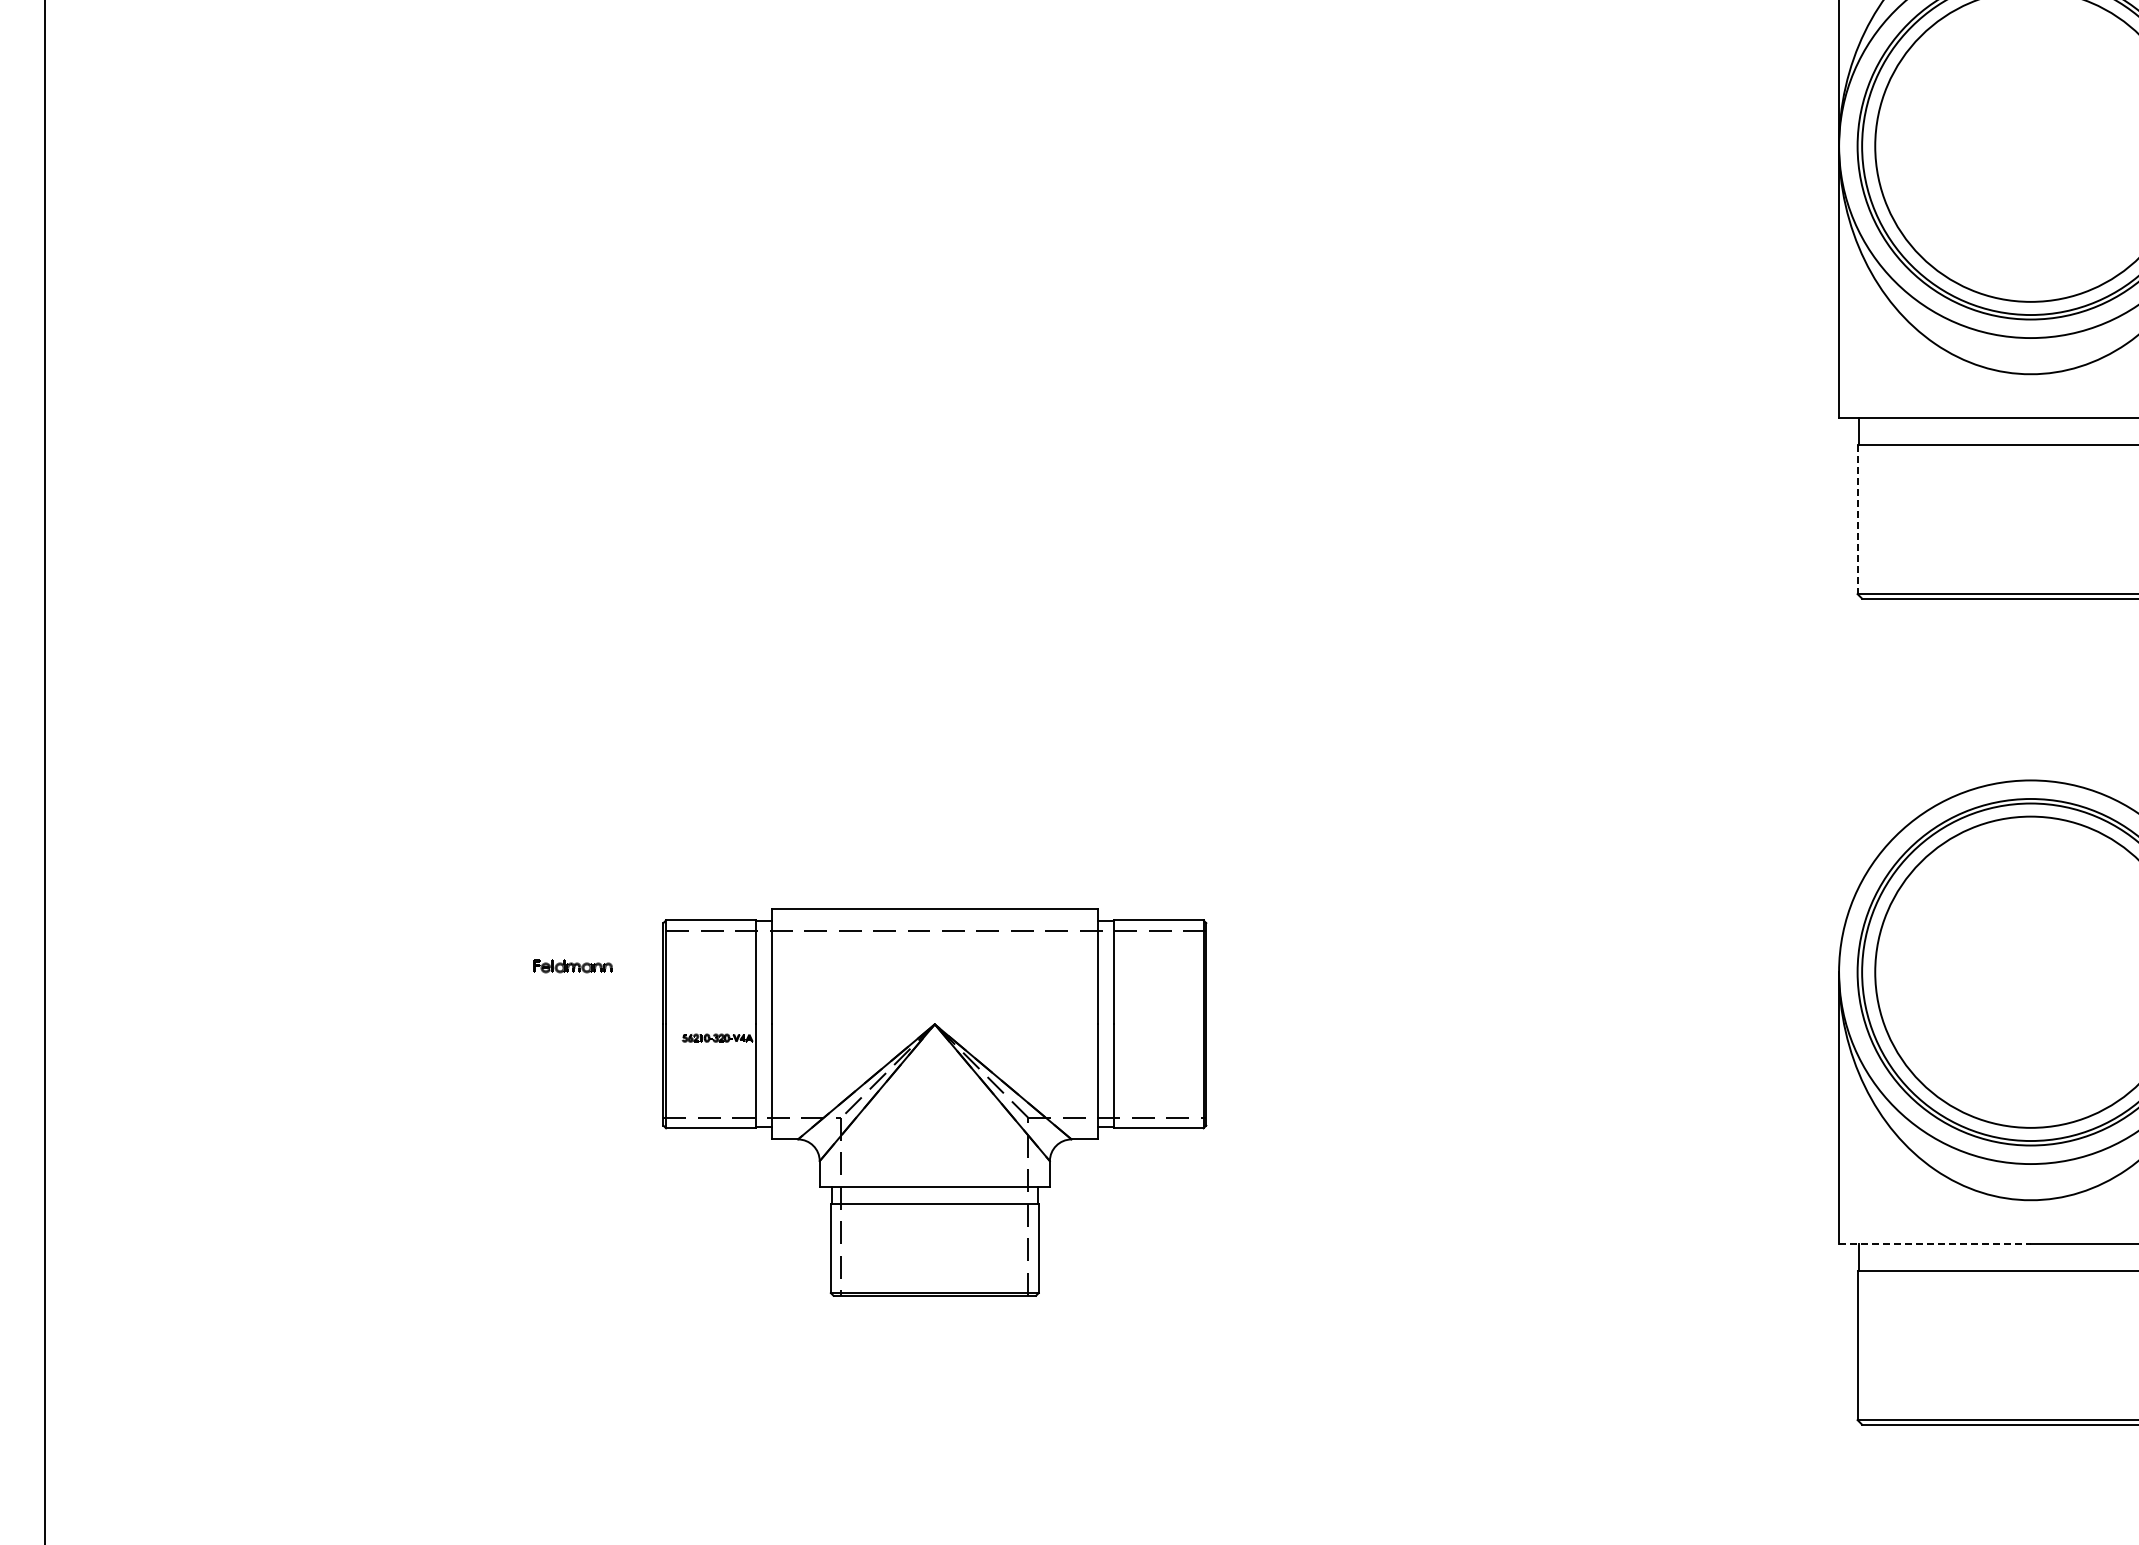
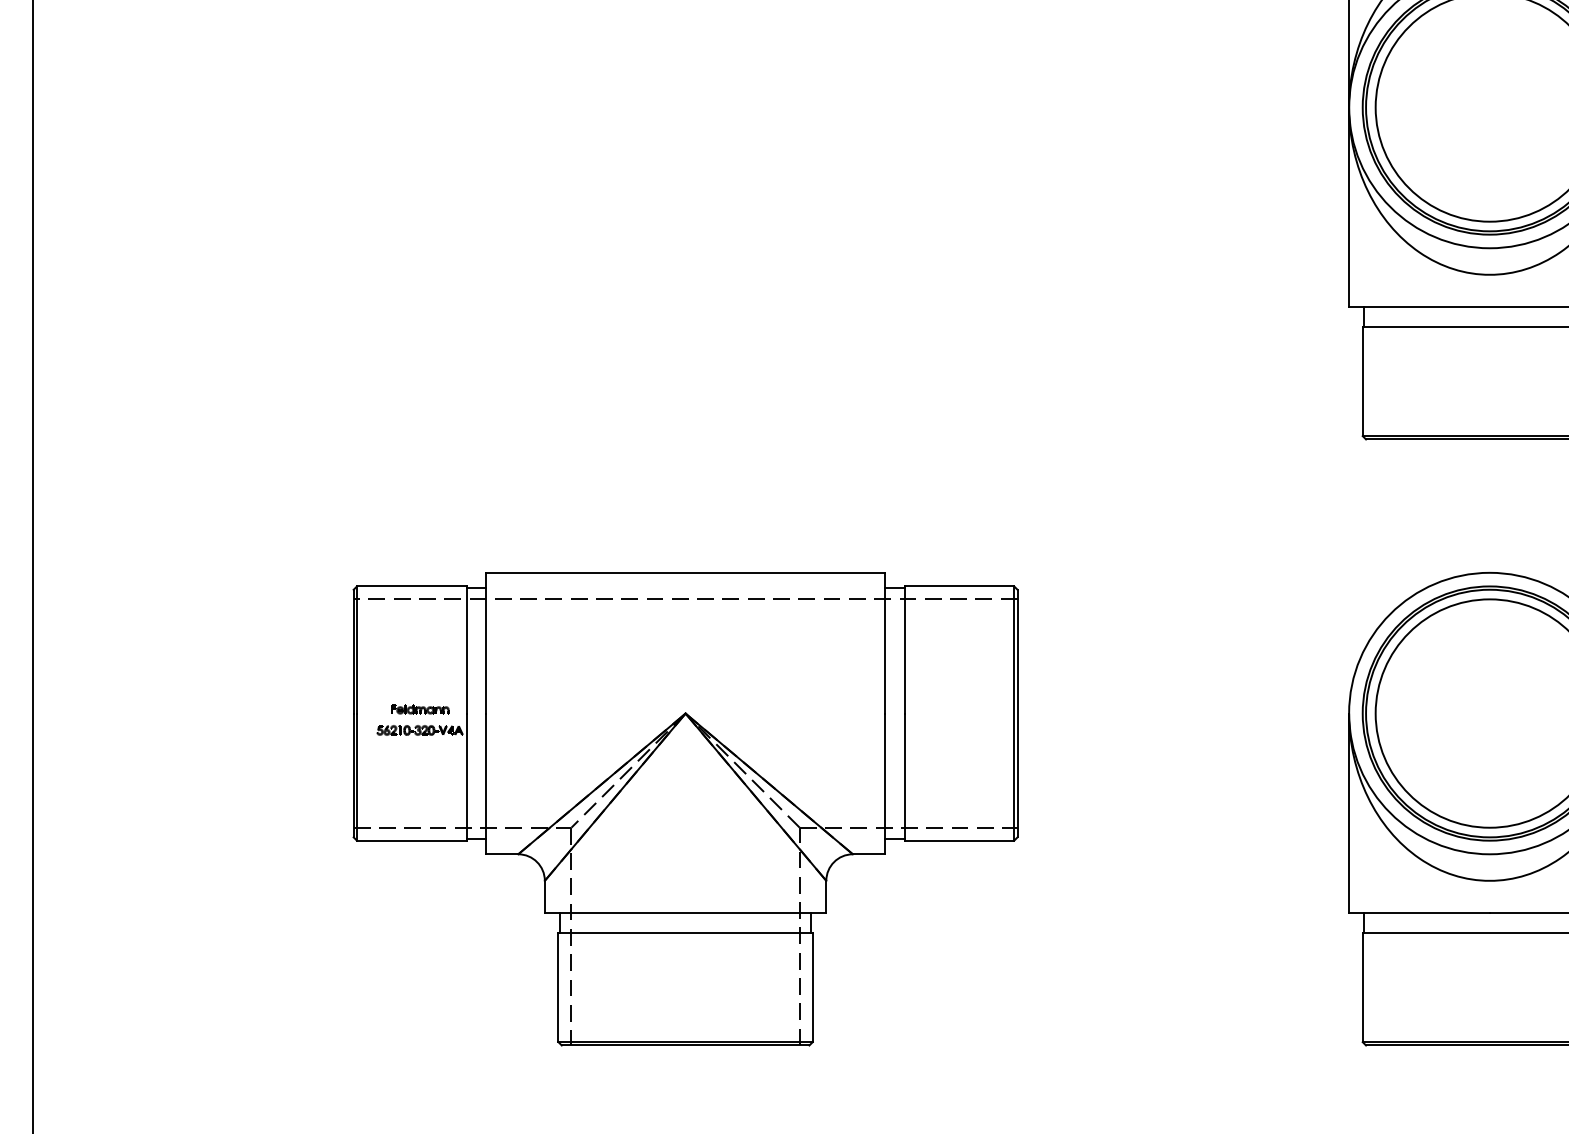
line: (1857, 519) -> (1362, 381), dashed -> solid
part: (934, 1102) -> (685, 809), size x1.67
line: (1934, 1243) -> (1419, 912), dashed -> solid

